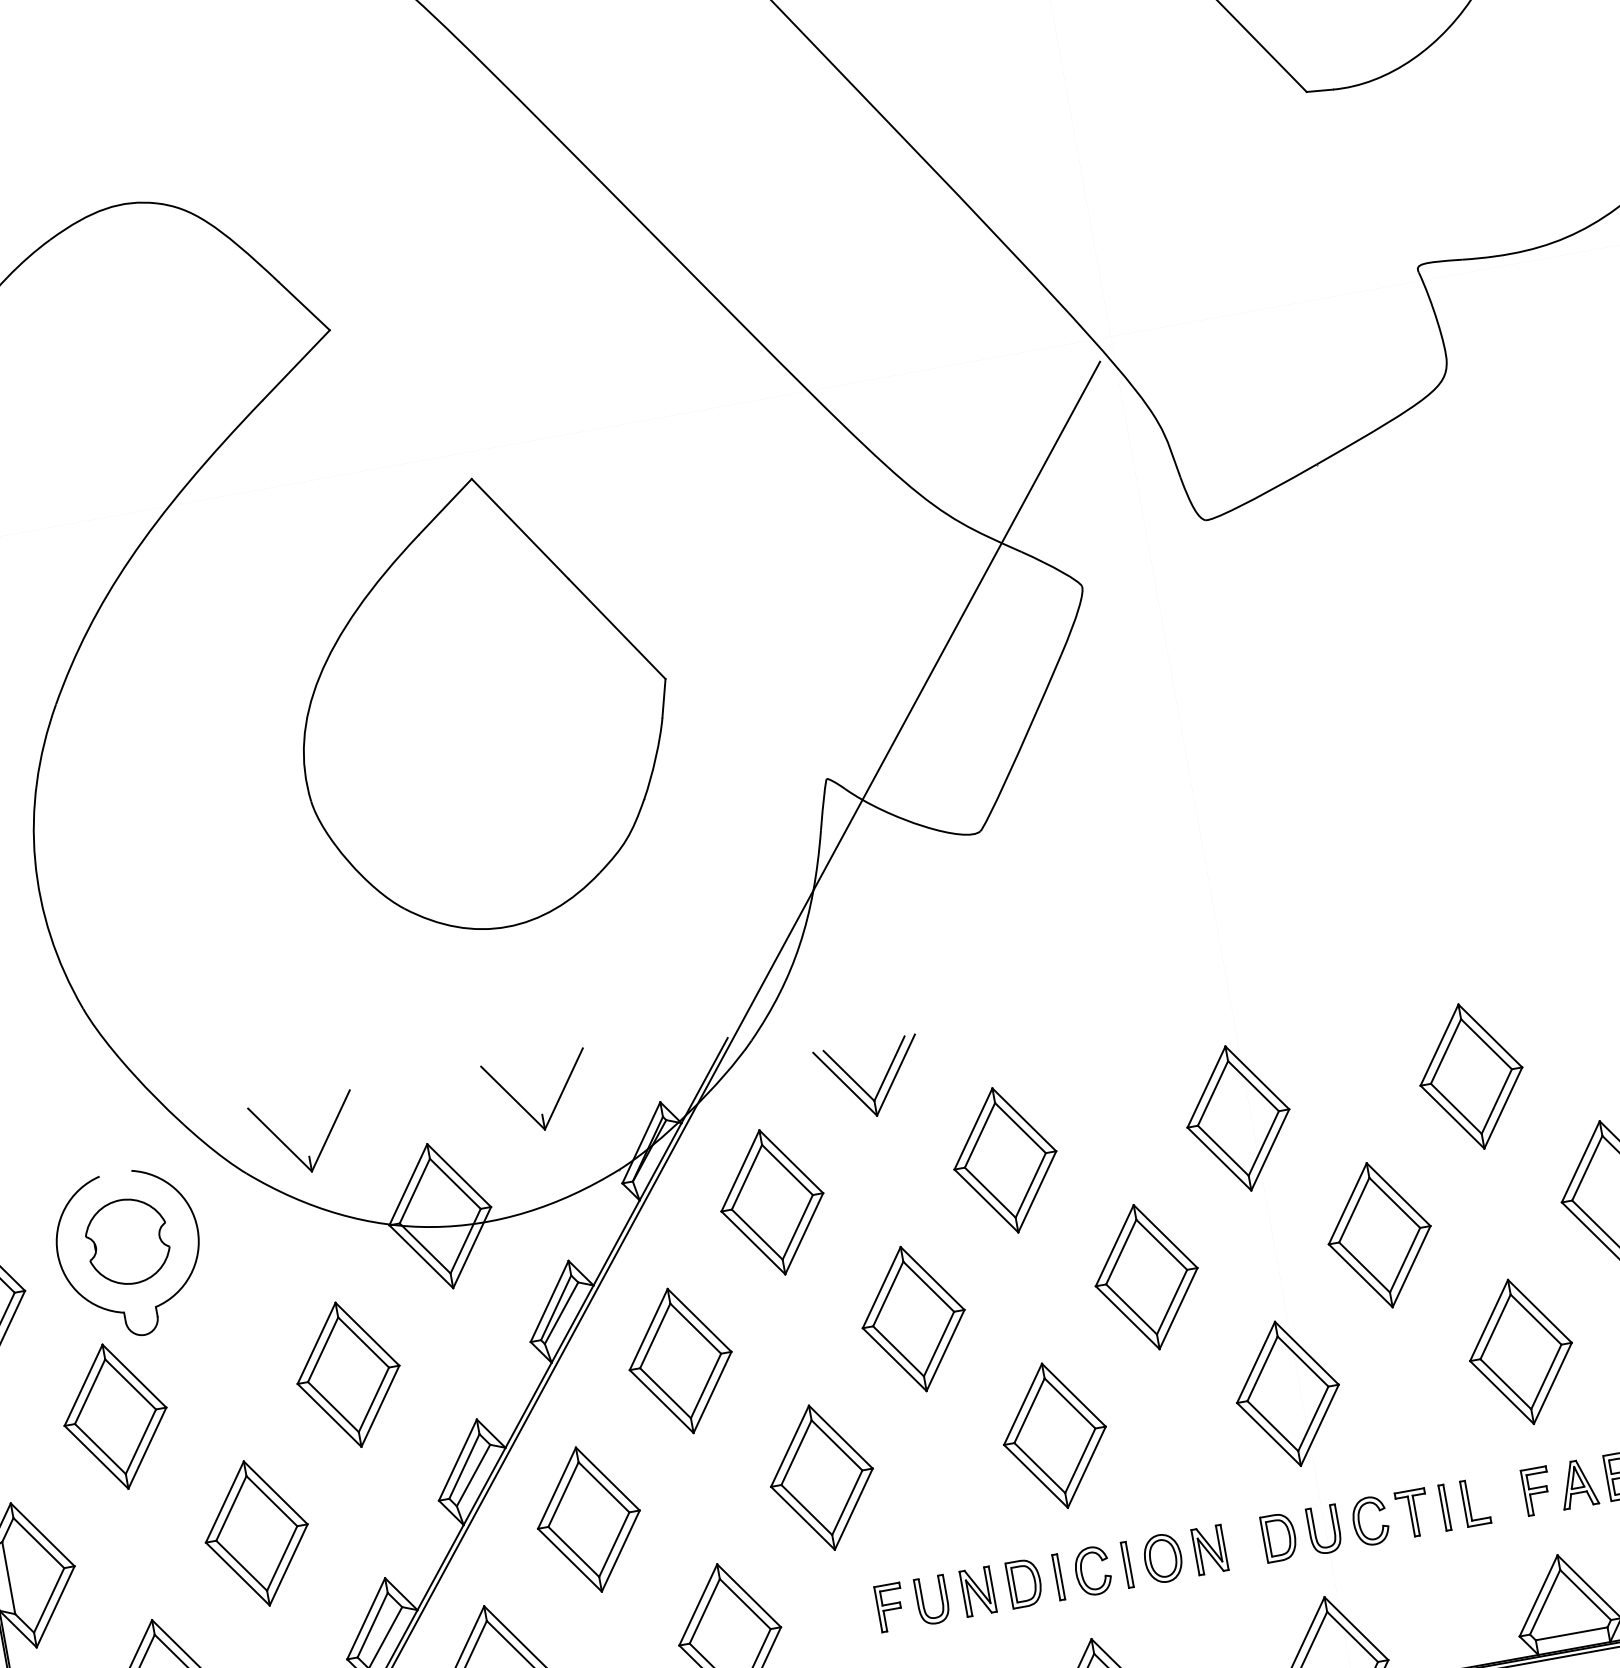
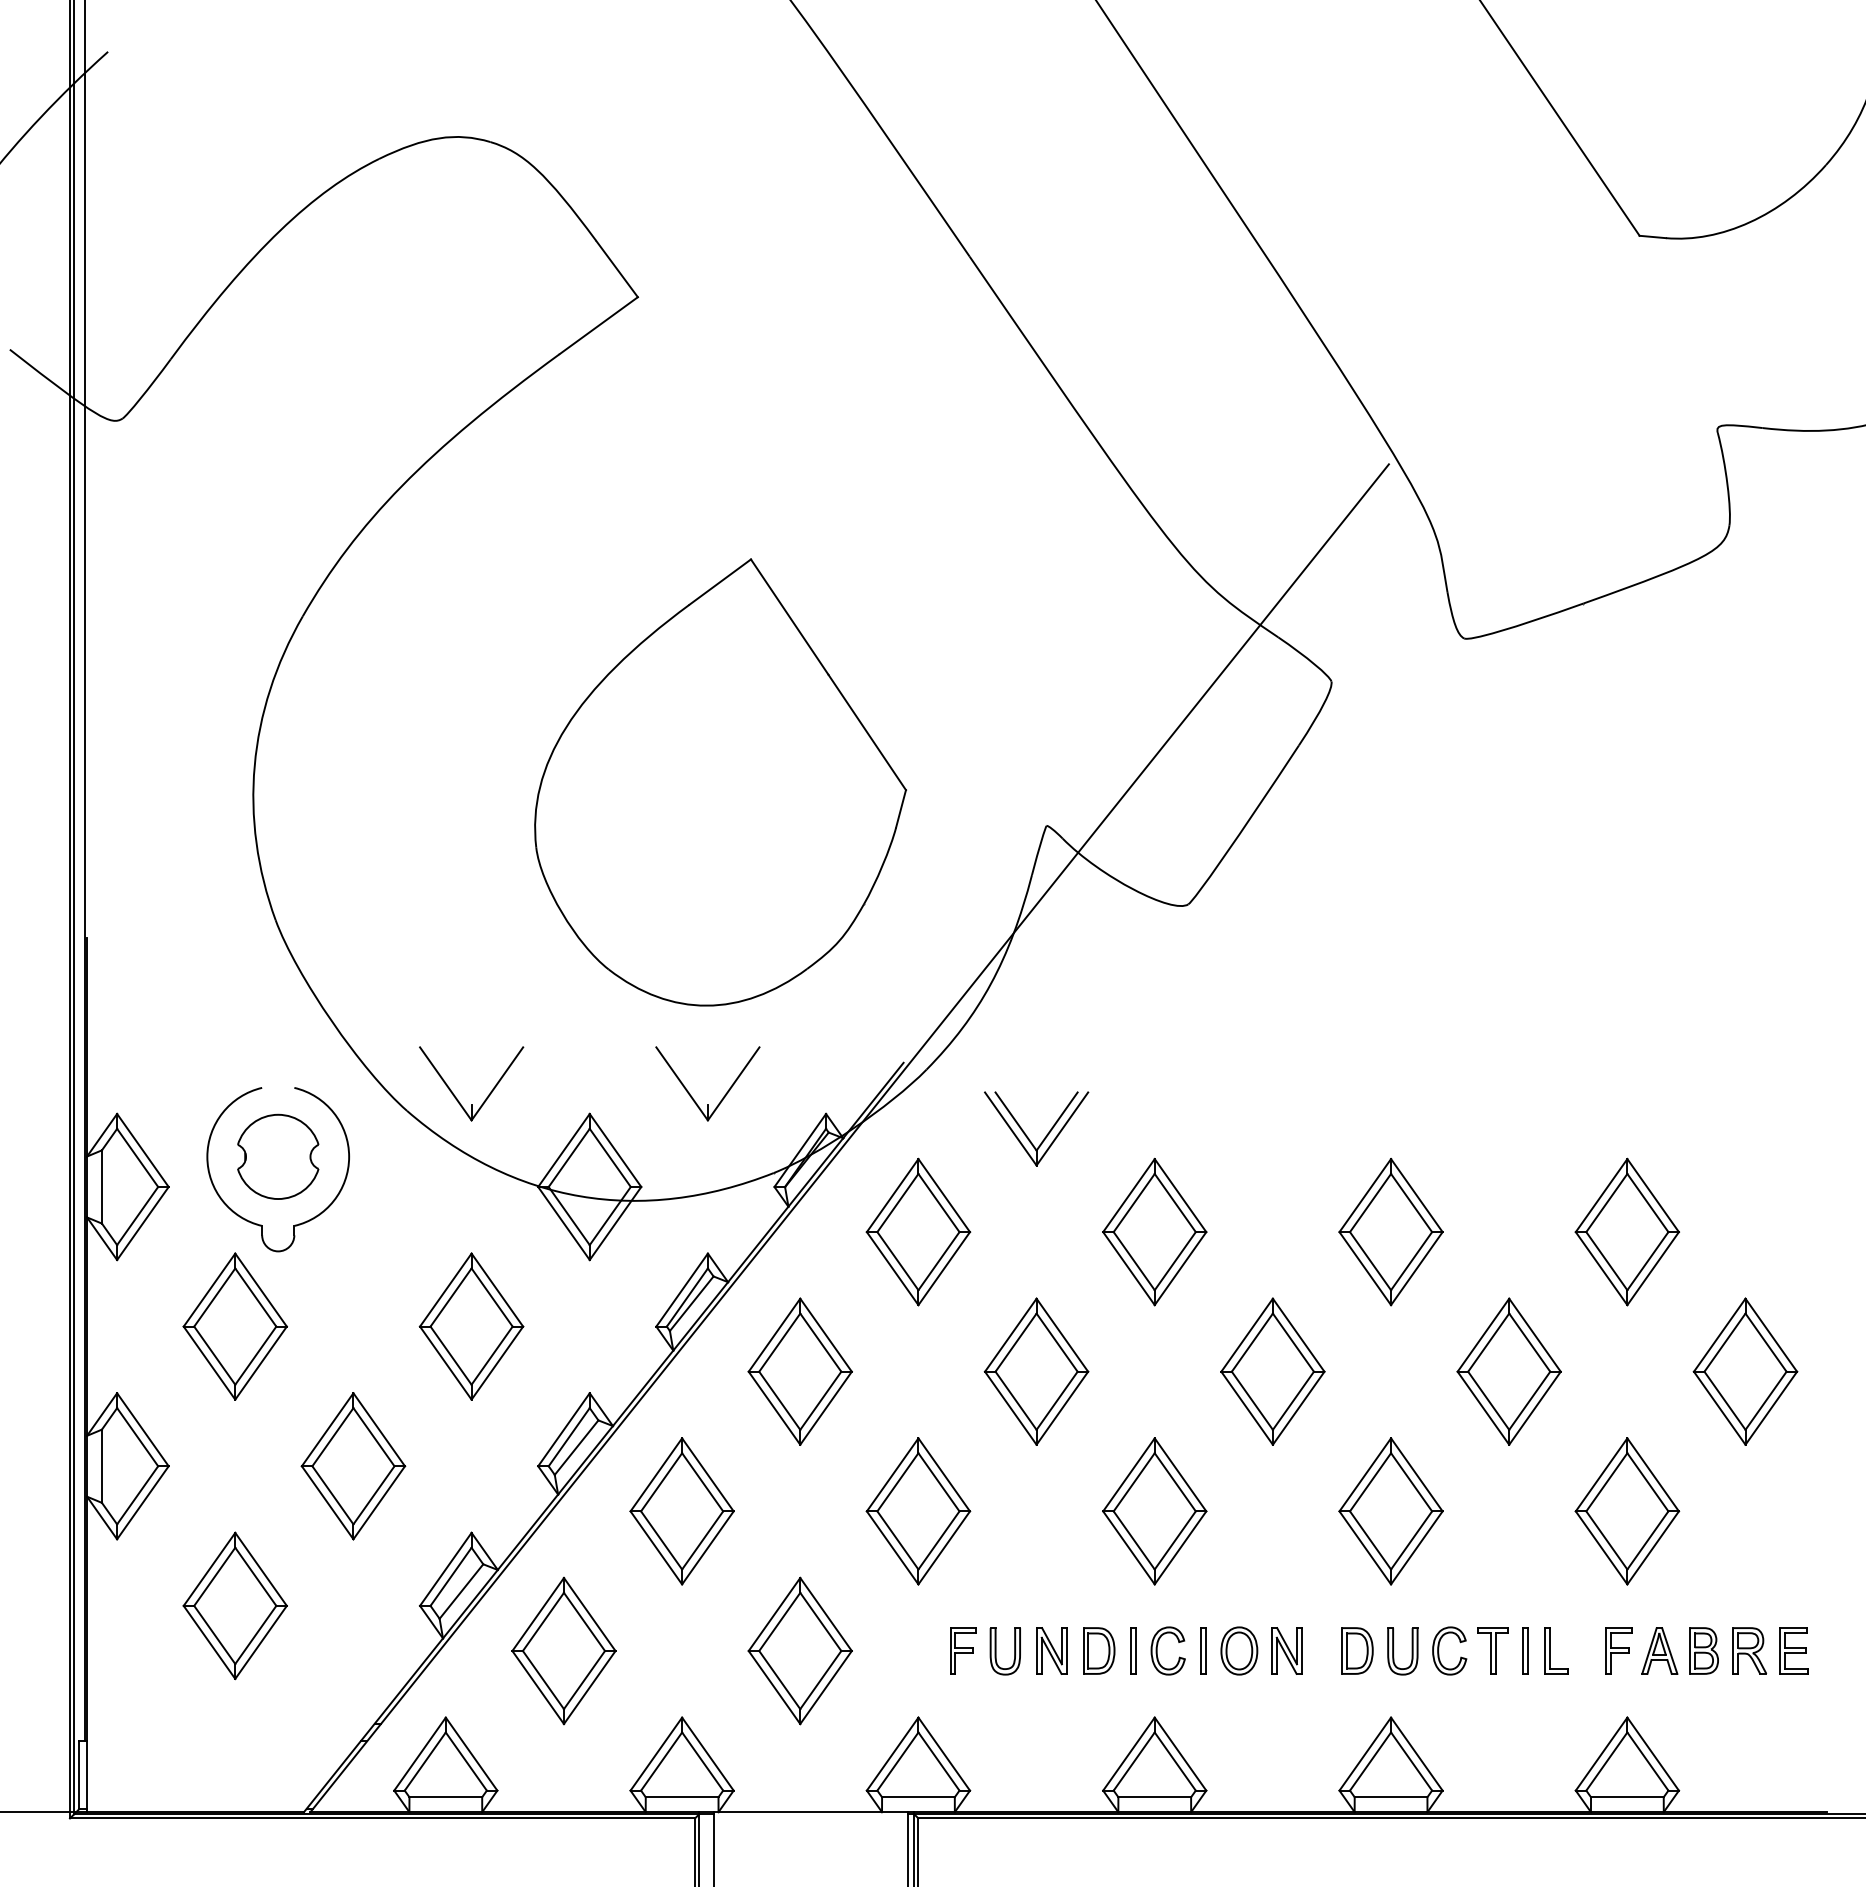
part: (481, 704) -> (720, 782), moved

